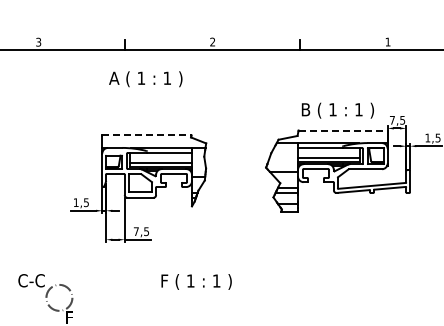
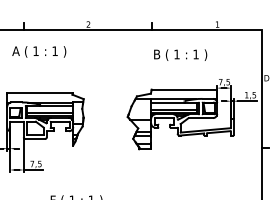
text: (337, 110) -> (180, 55), moved
line: (343, 130) -> (184, 89), dashed -> solid
line: (146, 135) -> (39, 93), dashed -> solid

